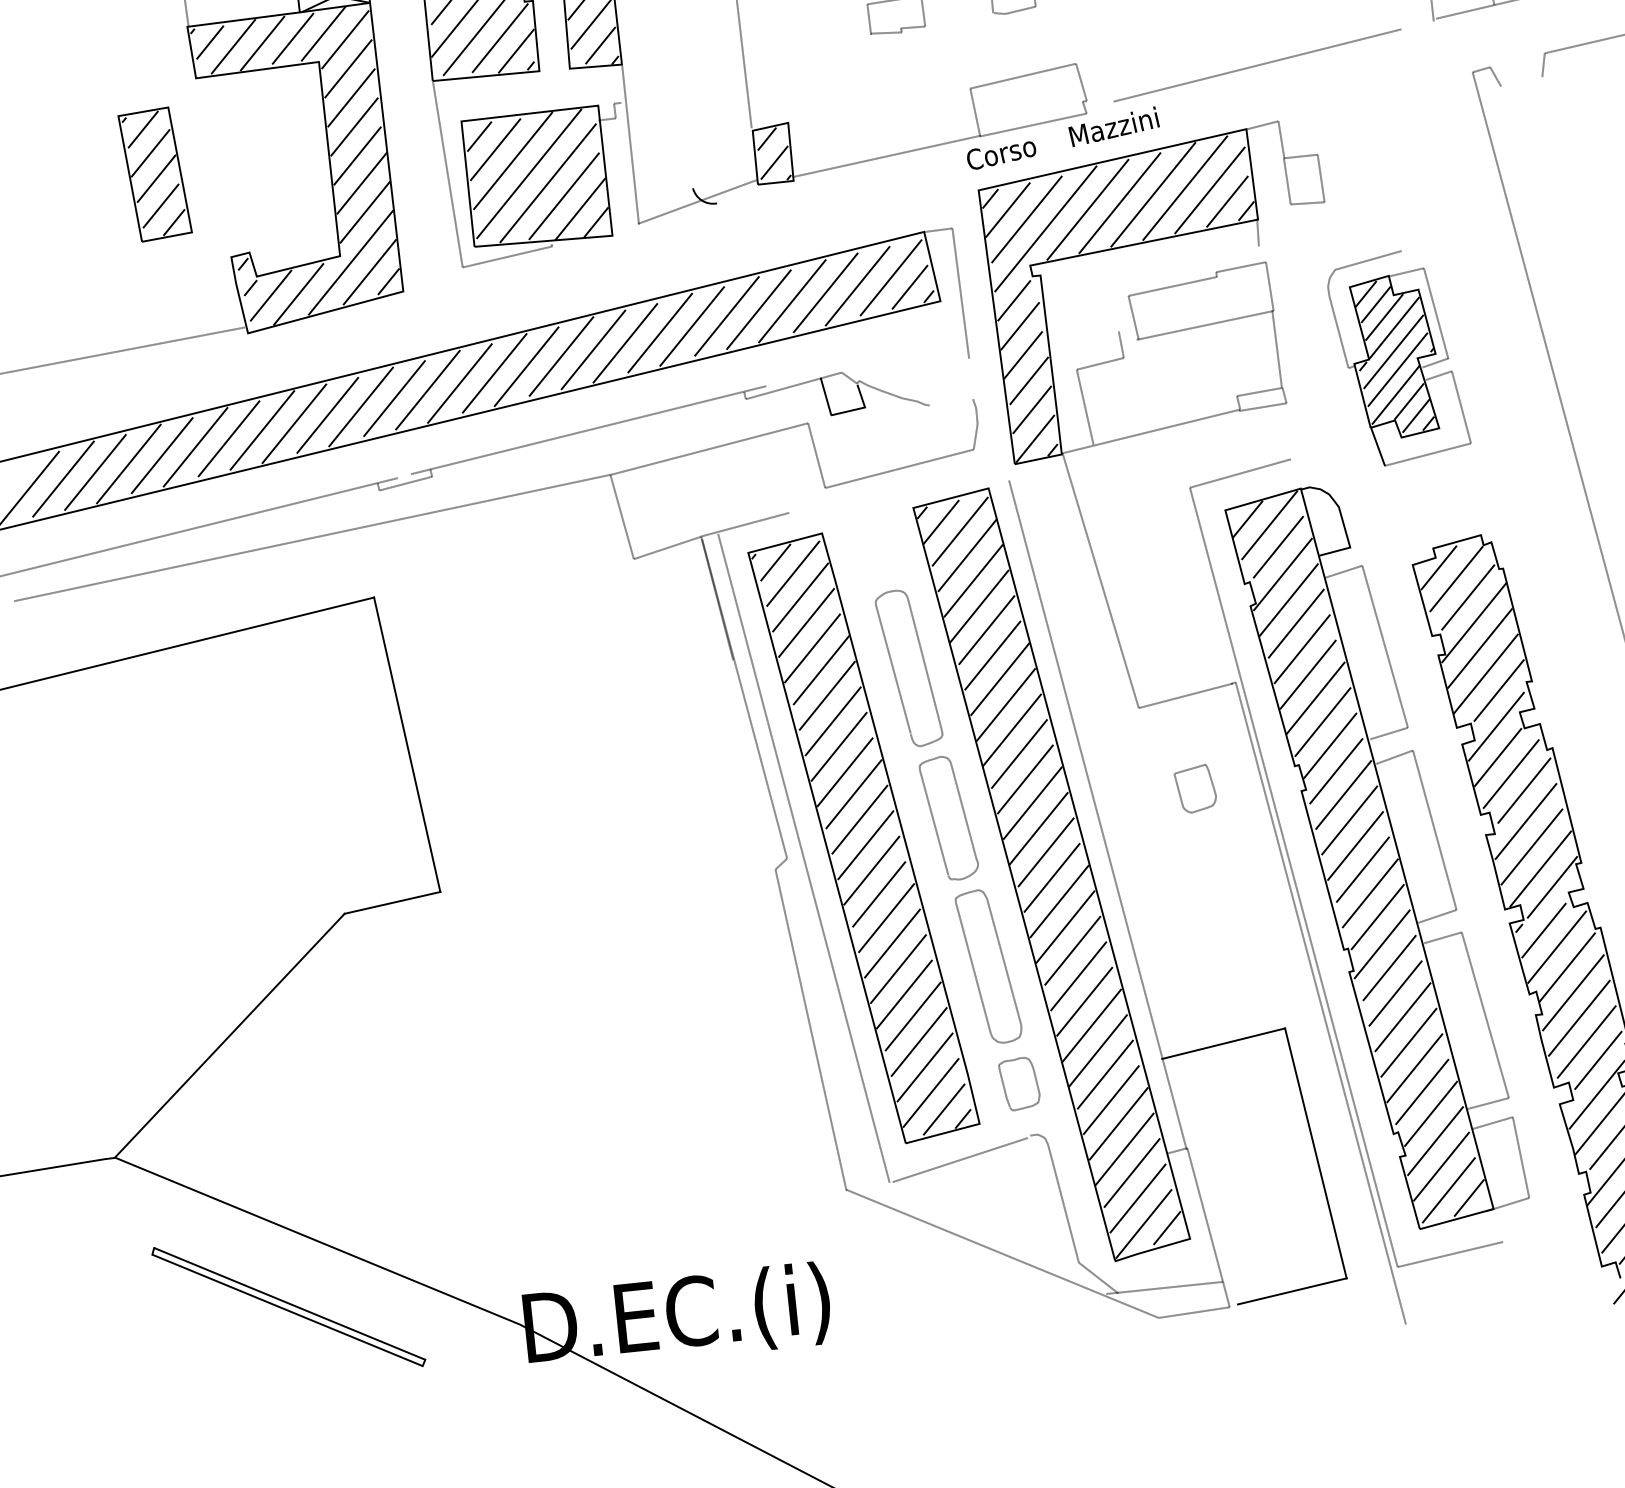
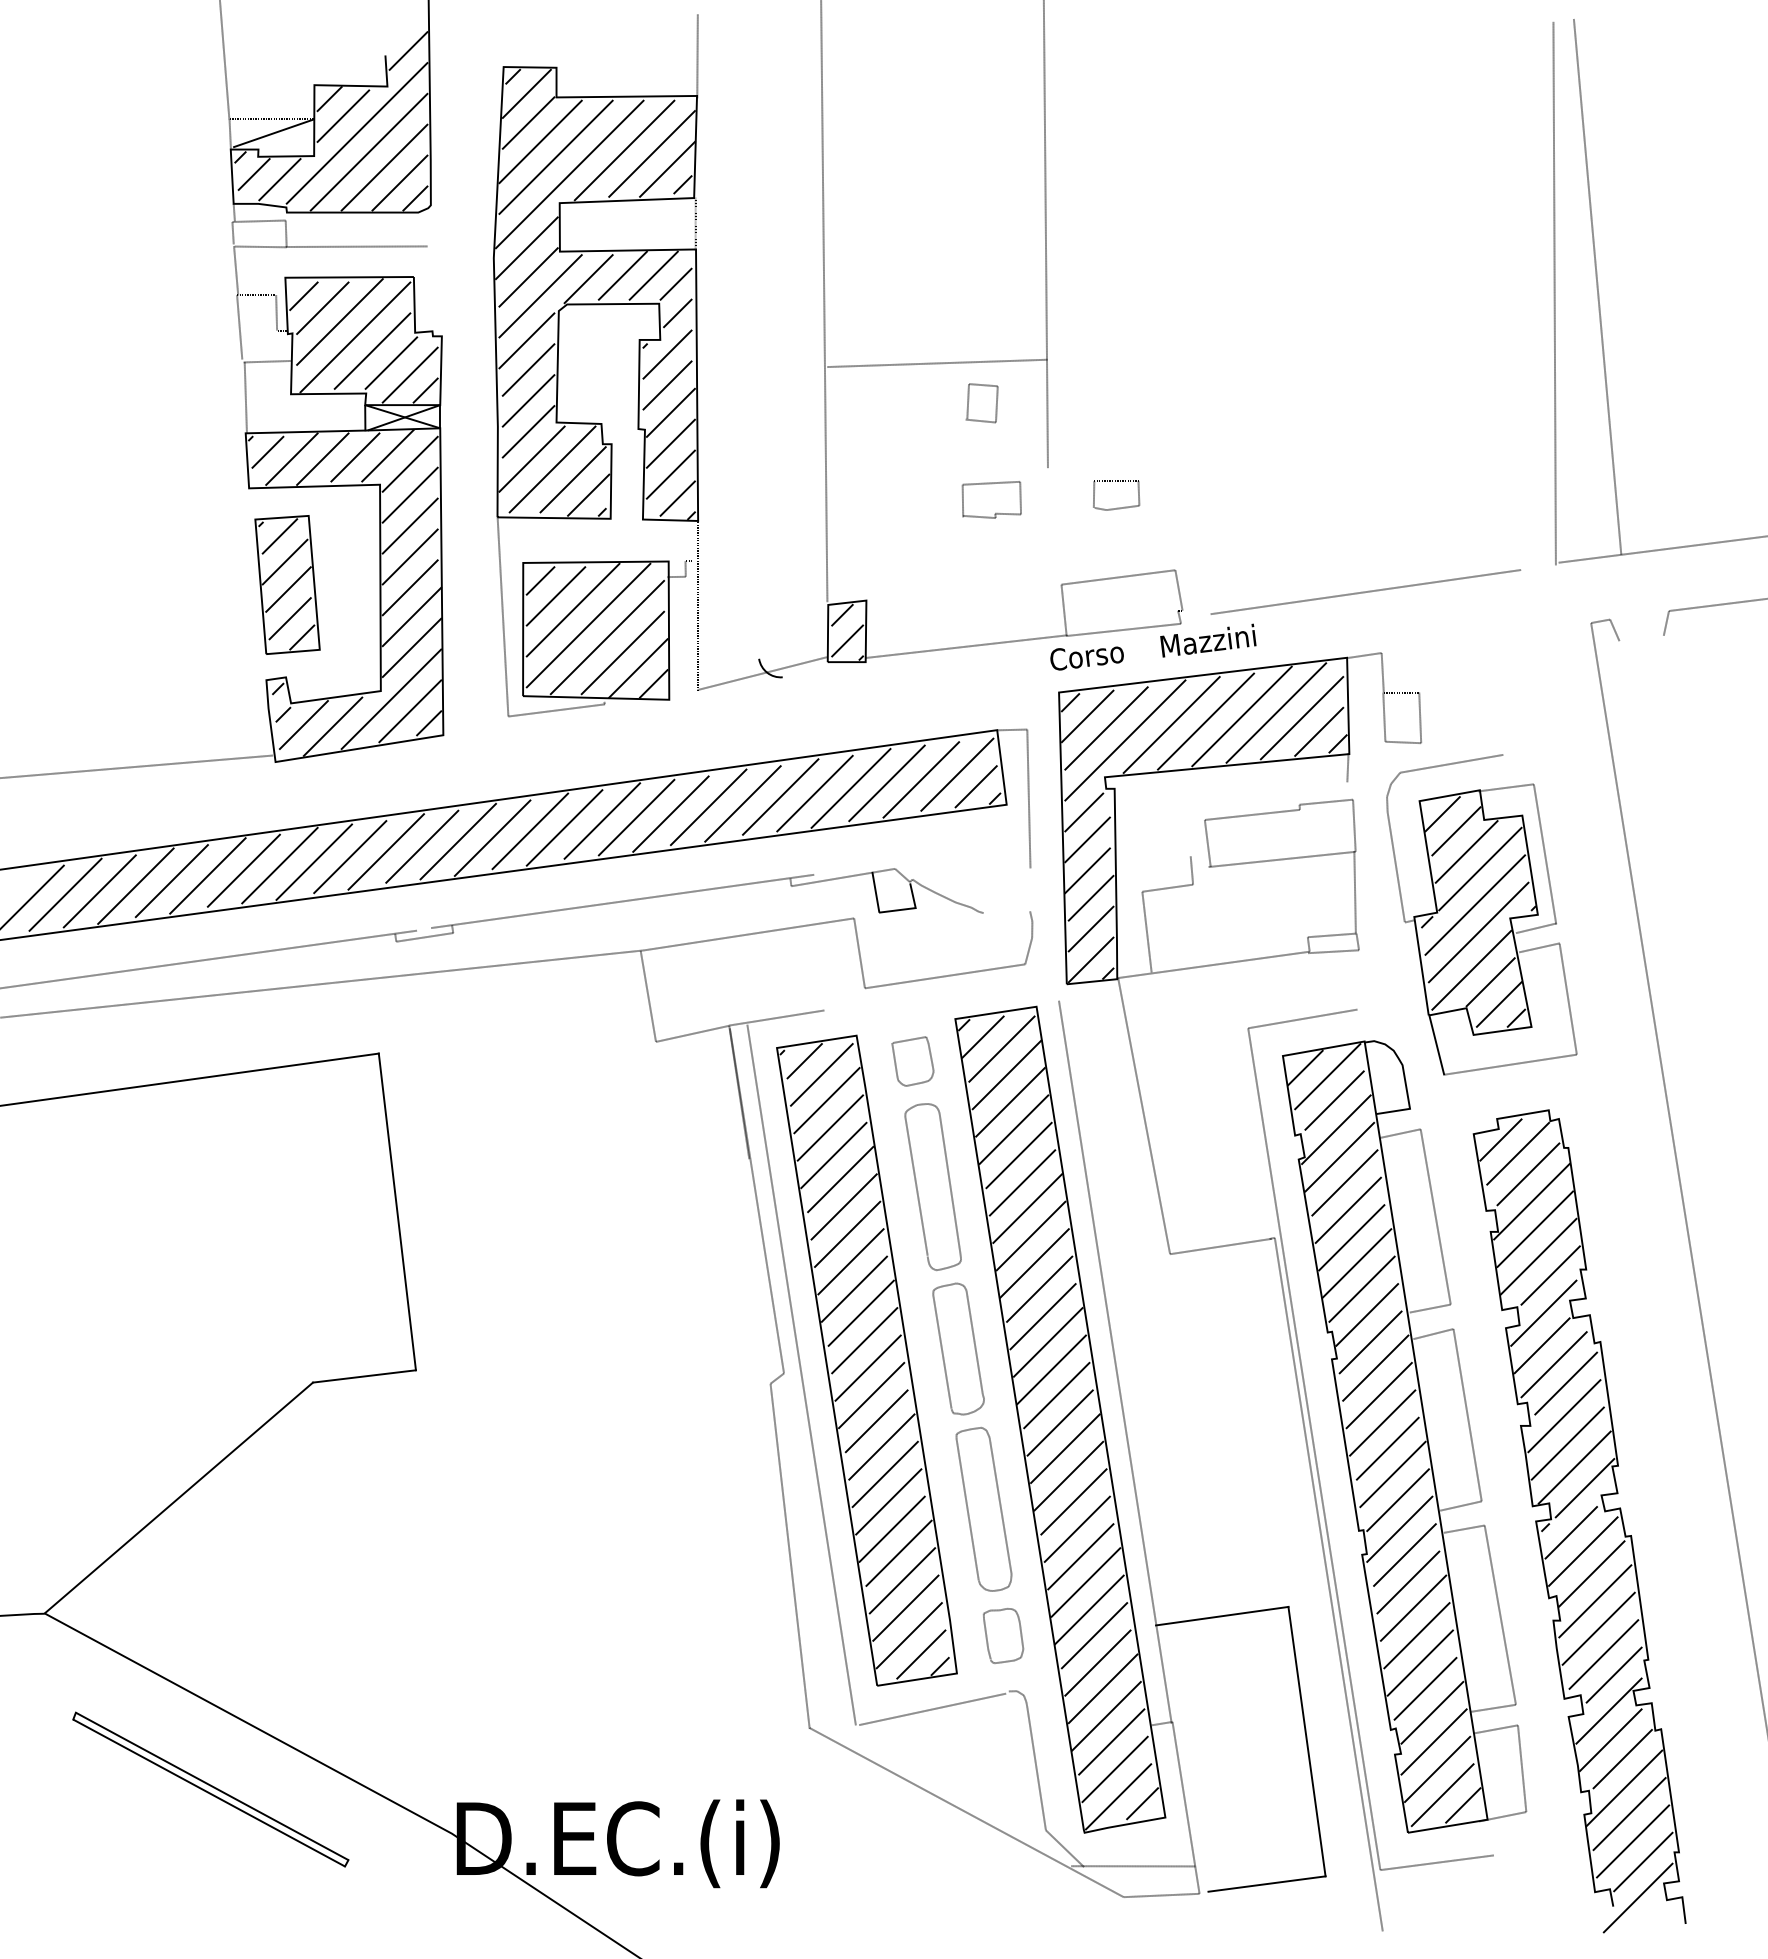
part: (155, 174) -> (287, 584), moved
part: (1398, 357) -> (1481, 914), size x1.43
curve: (1180, 792) -> (896, 1063), moved

